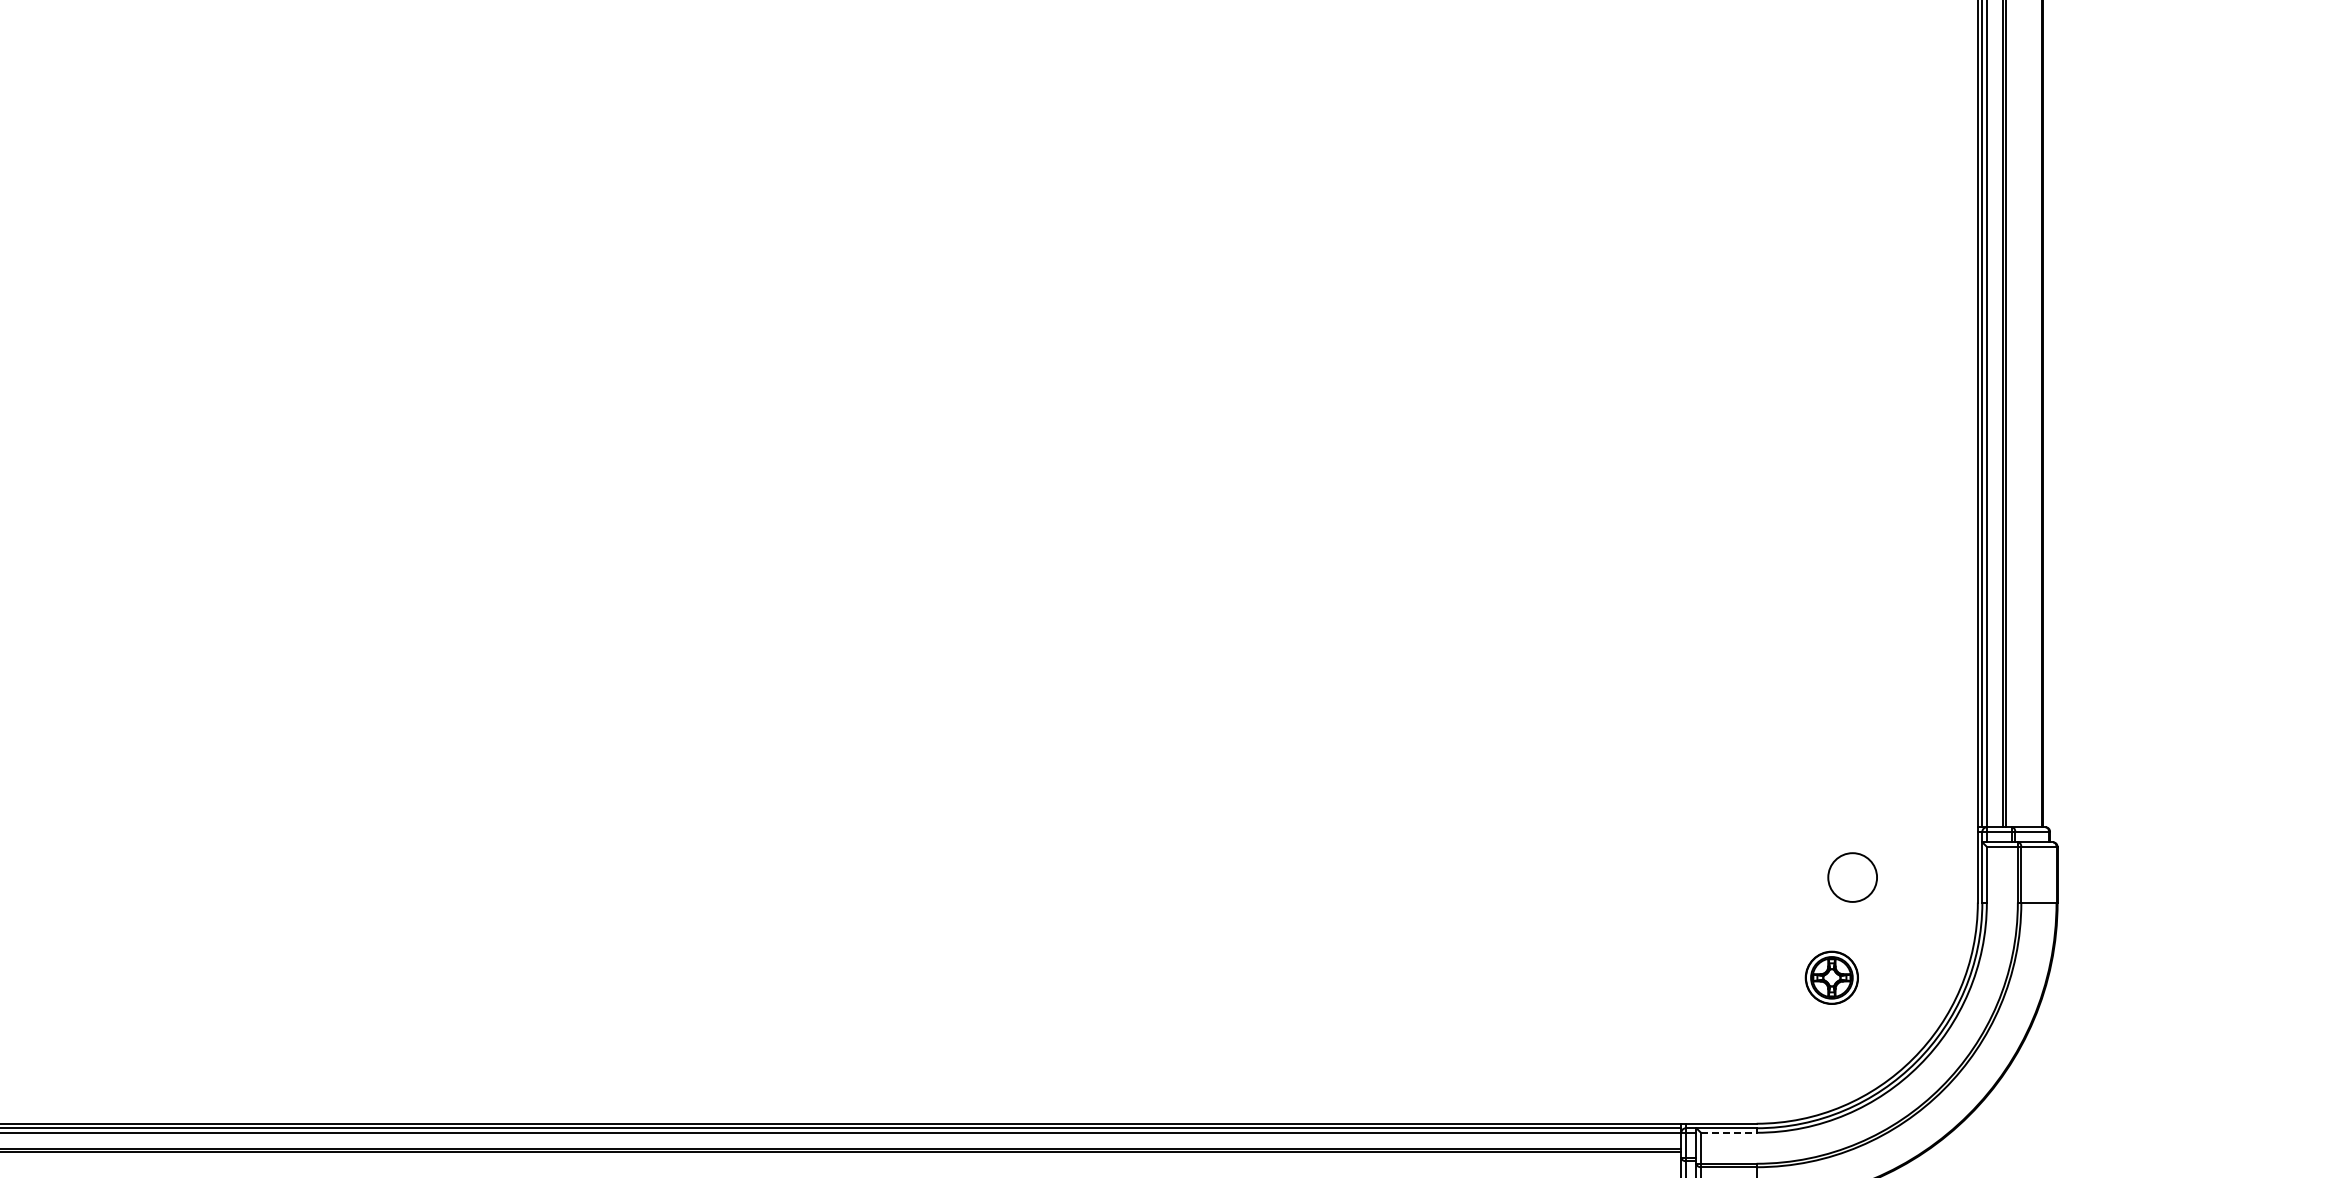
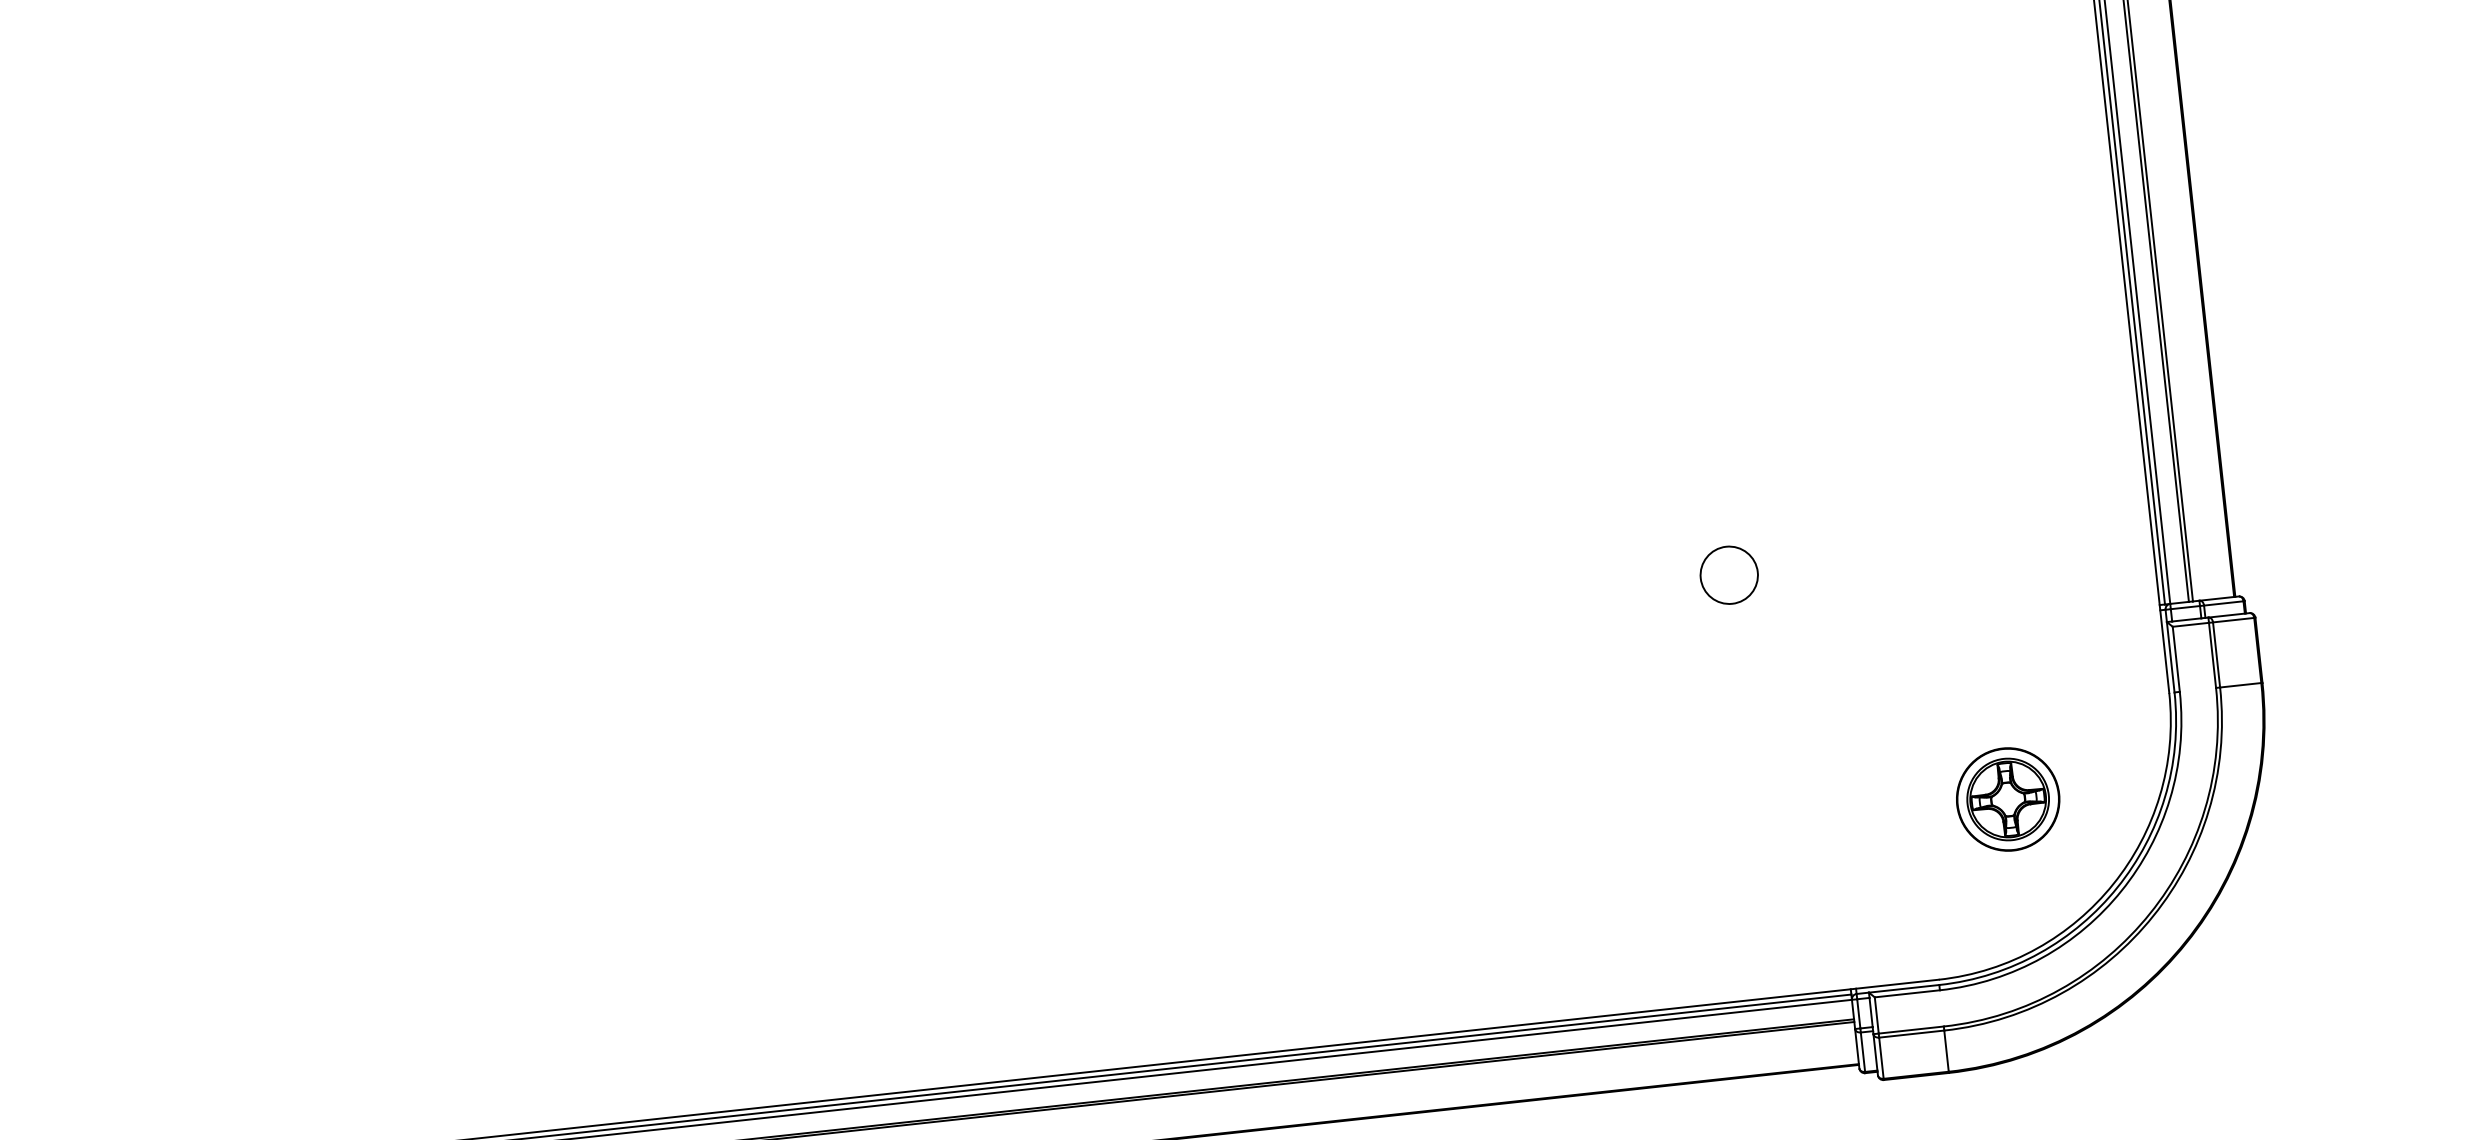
circle: (1852, 877) -> (1729, 575), moved
part: (1831, 977) -> (2007, 799), size x1.67
line: (1728, 1132) -> (1906, 993), dashed -> solid

